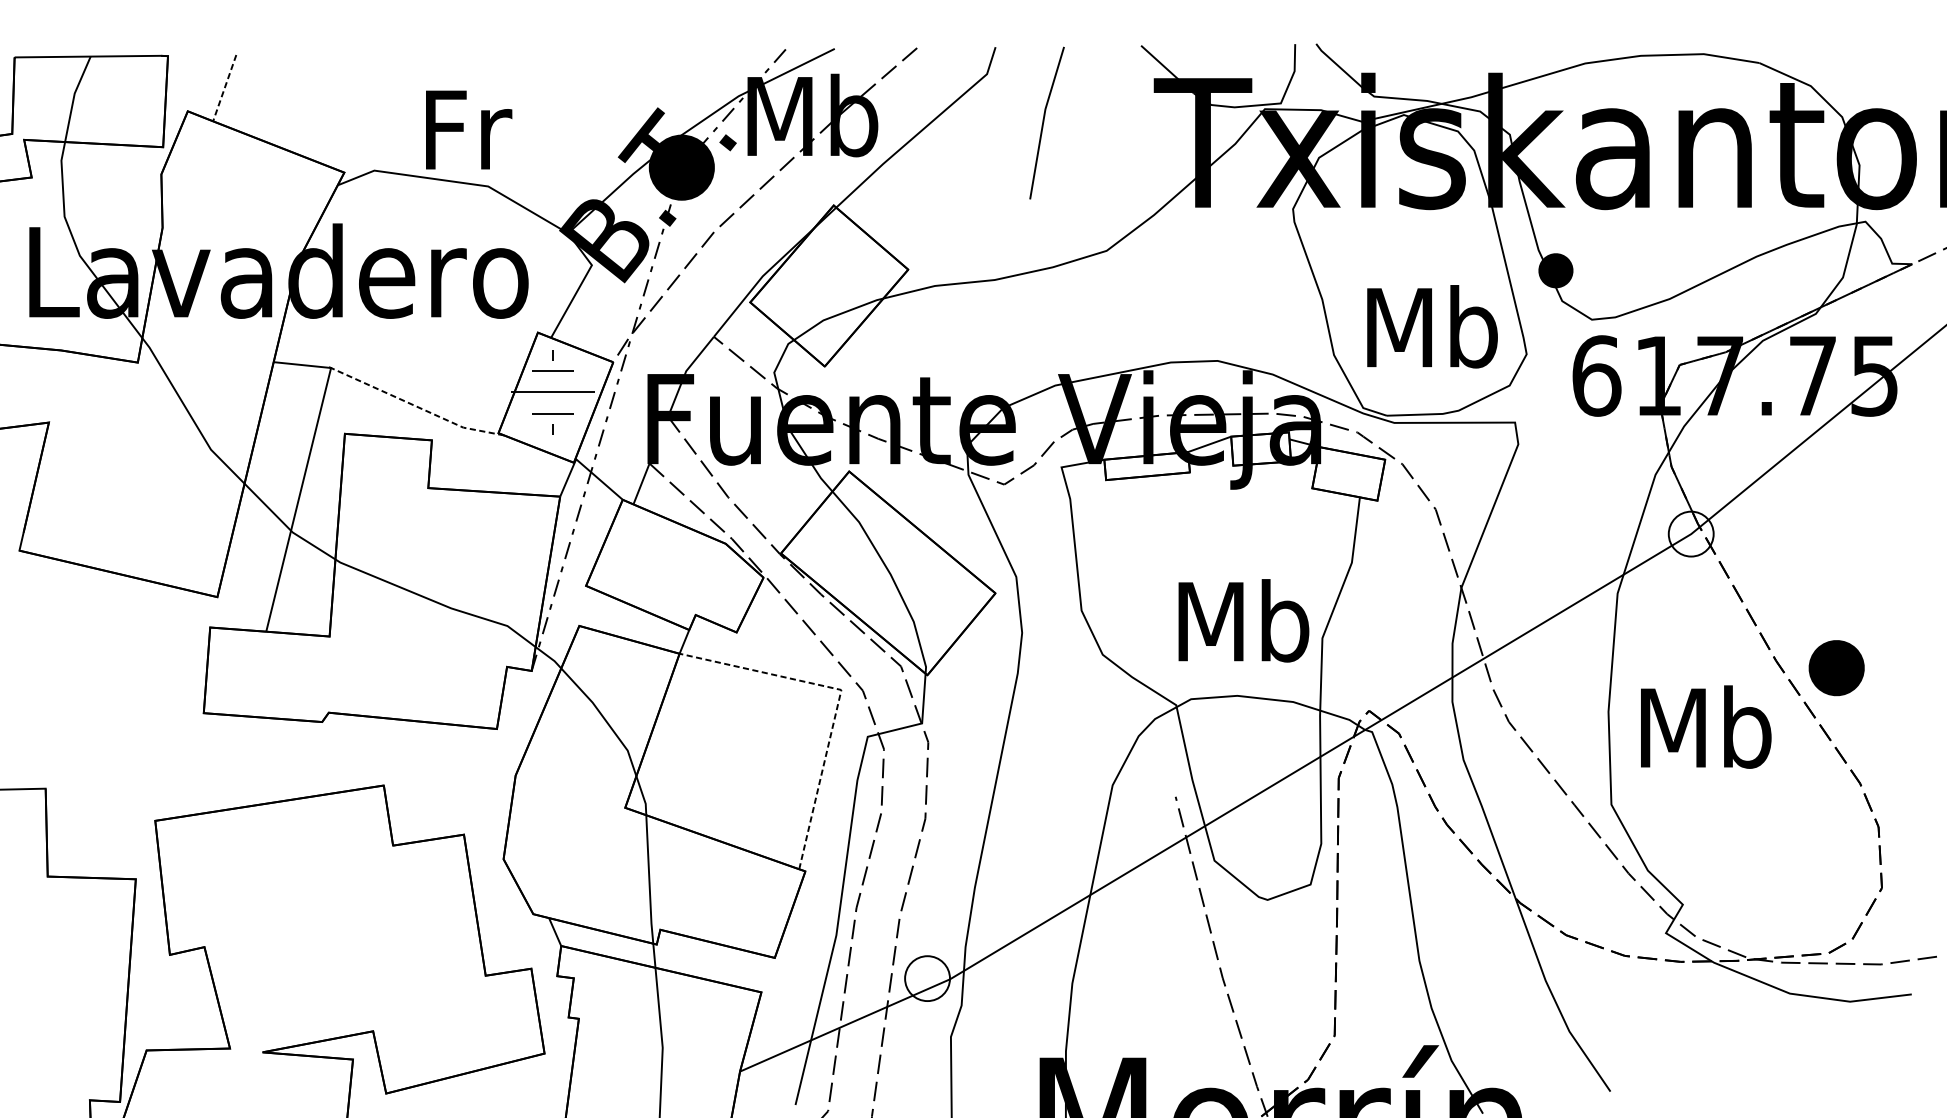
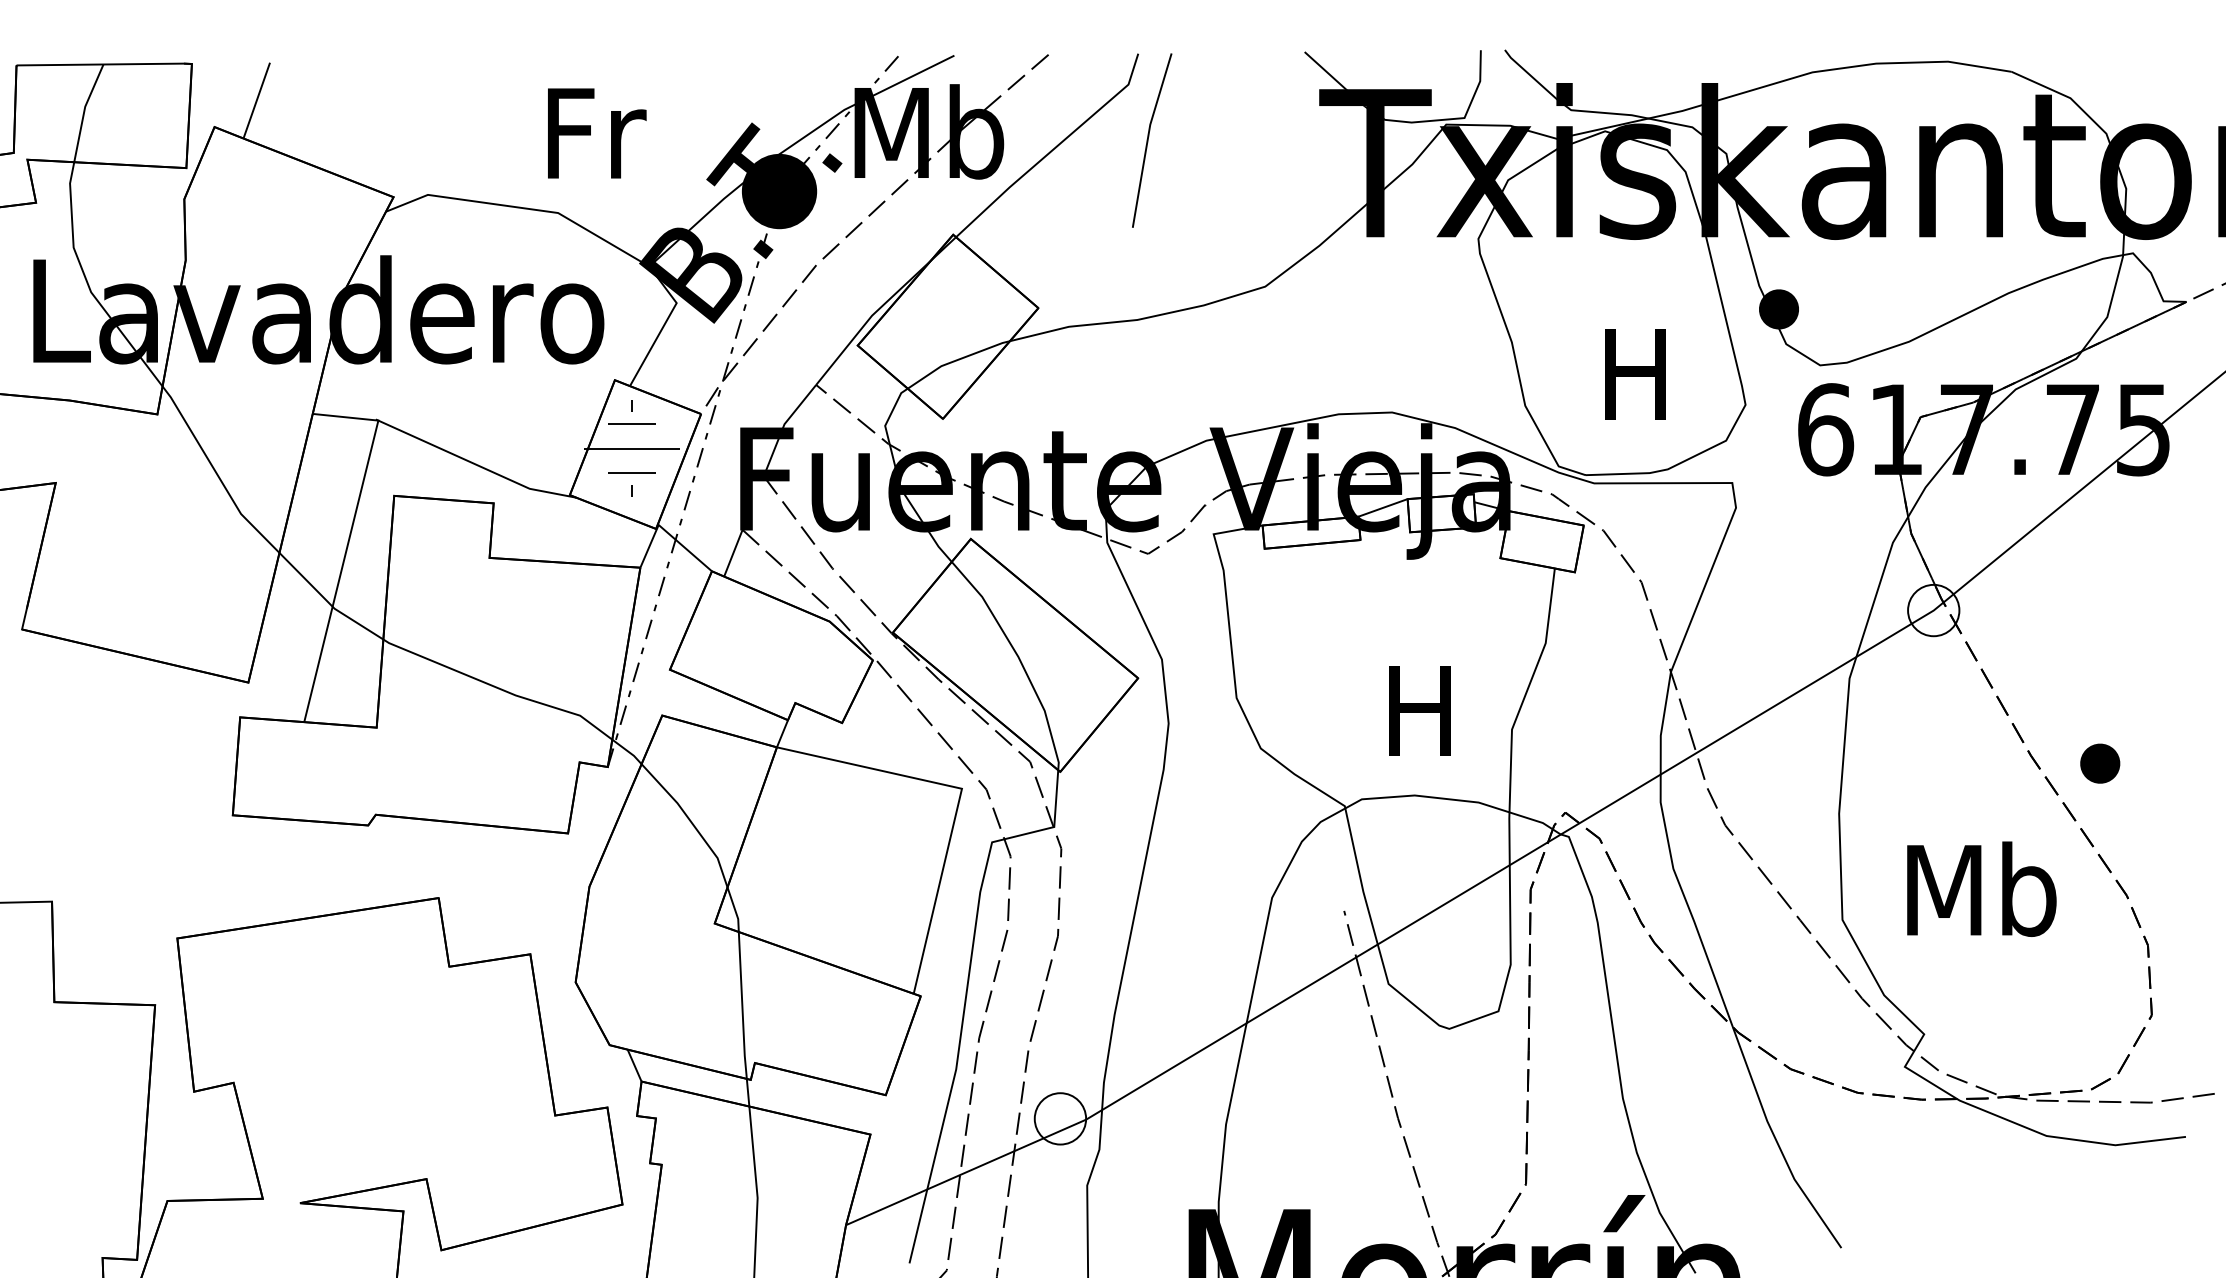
line: (224, 88) -> (256, 101), dashed -> solid
line: (1043, 123) -> (1148, 140), moved
text: (469, 130) -> (597, 133), moved
text: (1432, 326) -> (1637, 373), Mb -> H
line: (416, 406) -> (475, 464), dashed -> solid
text: (1243, 620) -> (1421, 709), Mb -> H
part: (1837, 667) -> (2100, 763), size x0.62
line: (839, 698) -> (959, 798), dashed -> solid
text: (1705, 726) -> (1981, 888), moved

